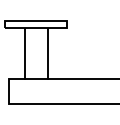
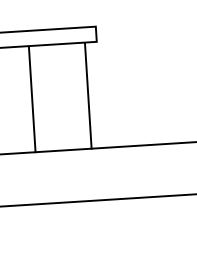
line: (25, 53) -> (33, 98), moved
line: (47, 53) -> (87, 95), moved

